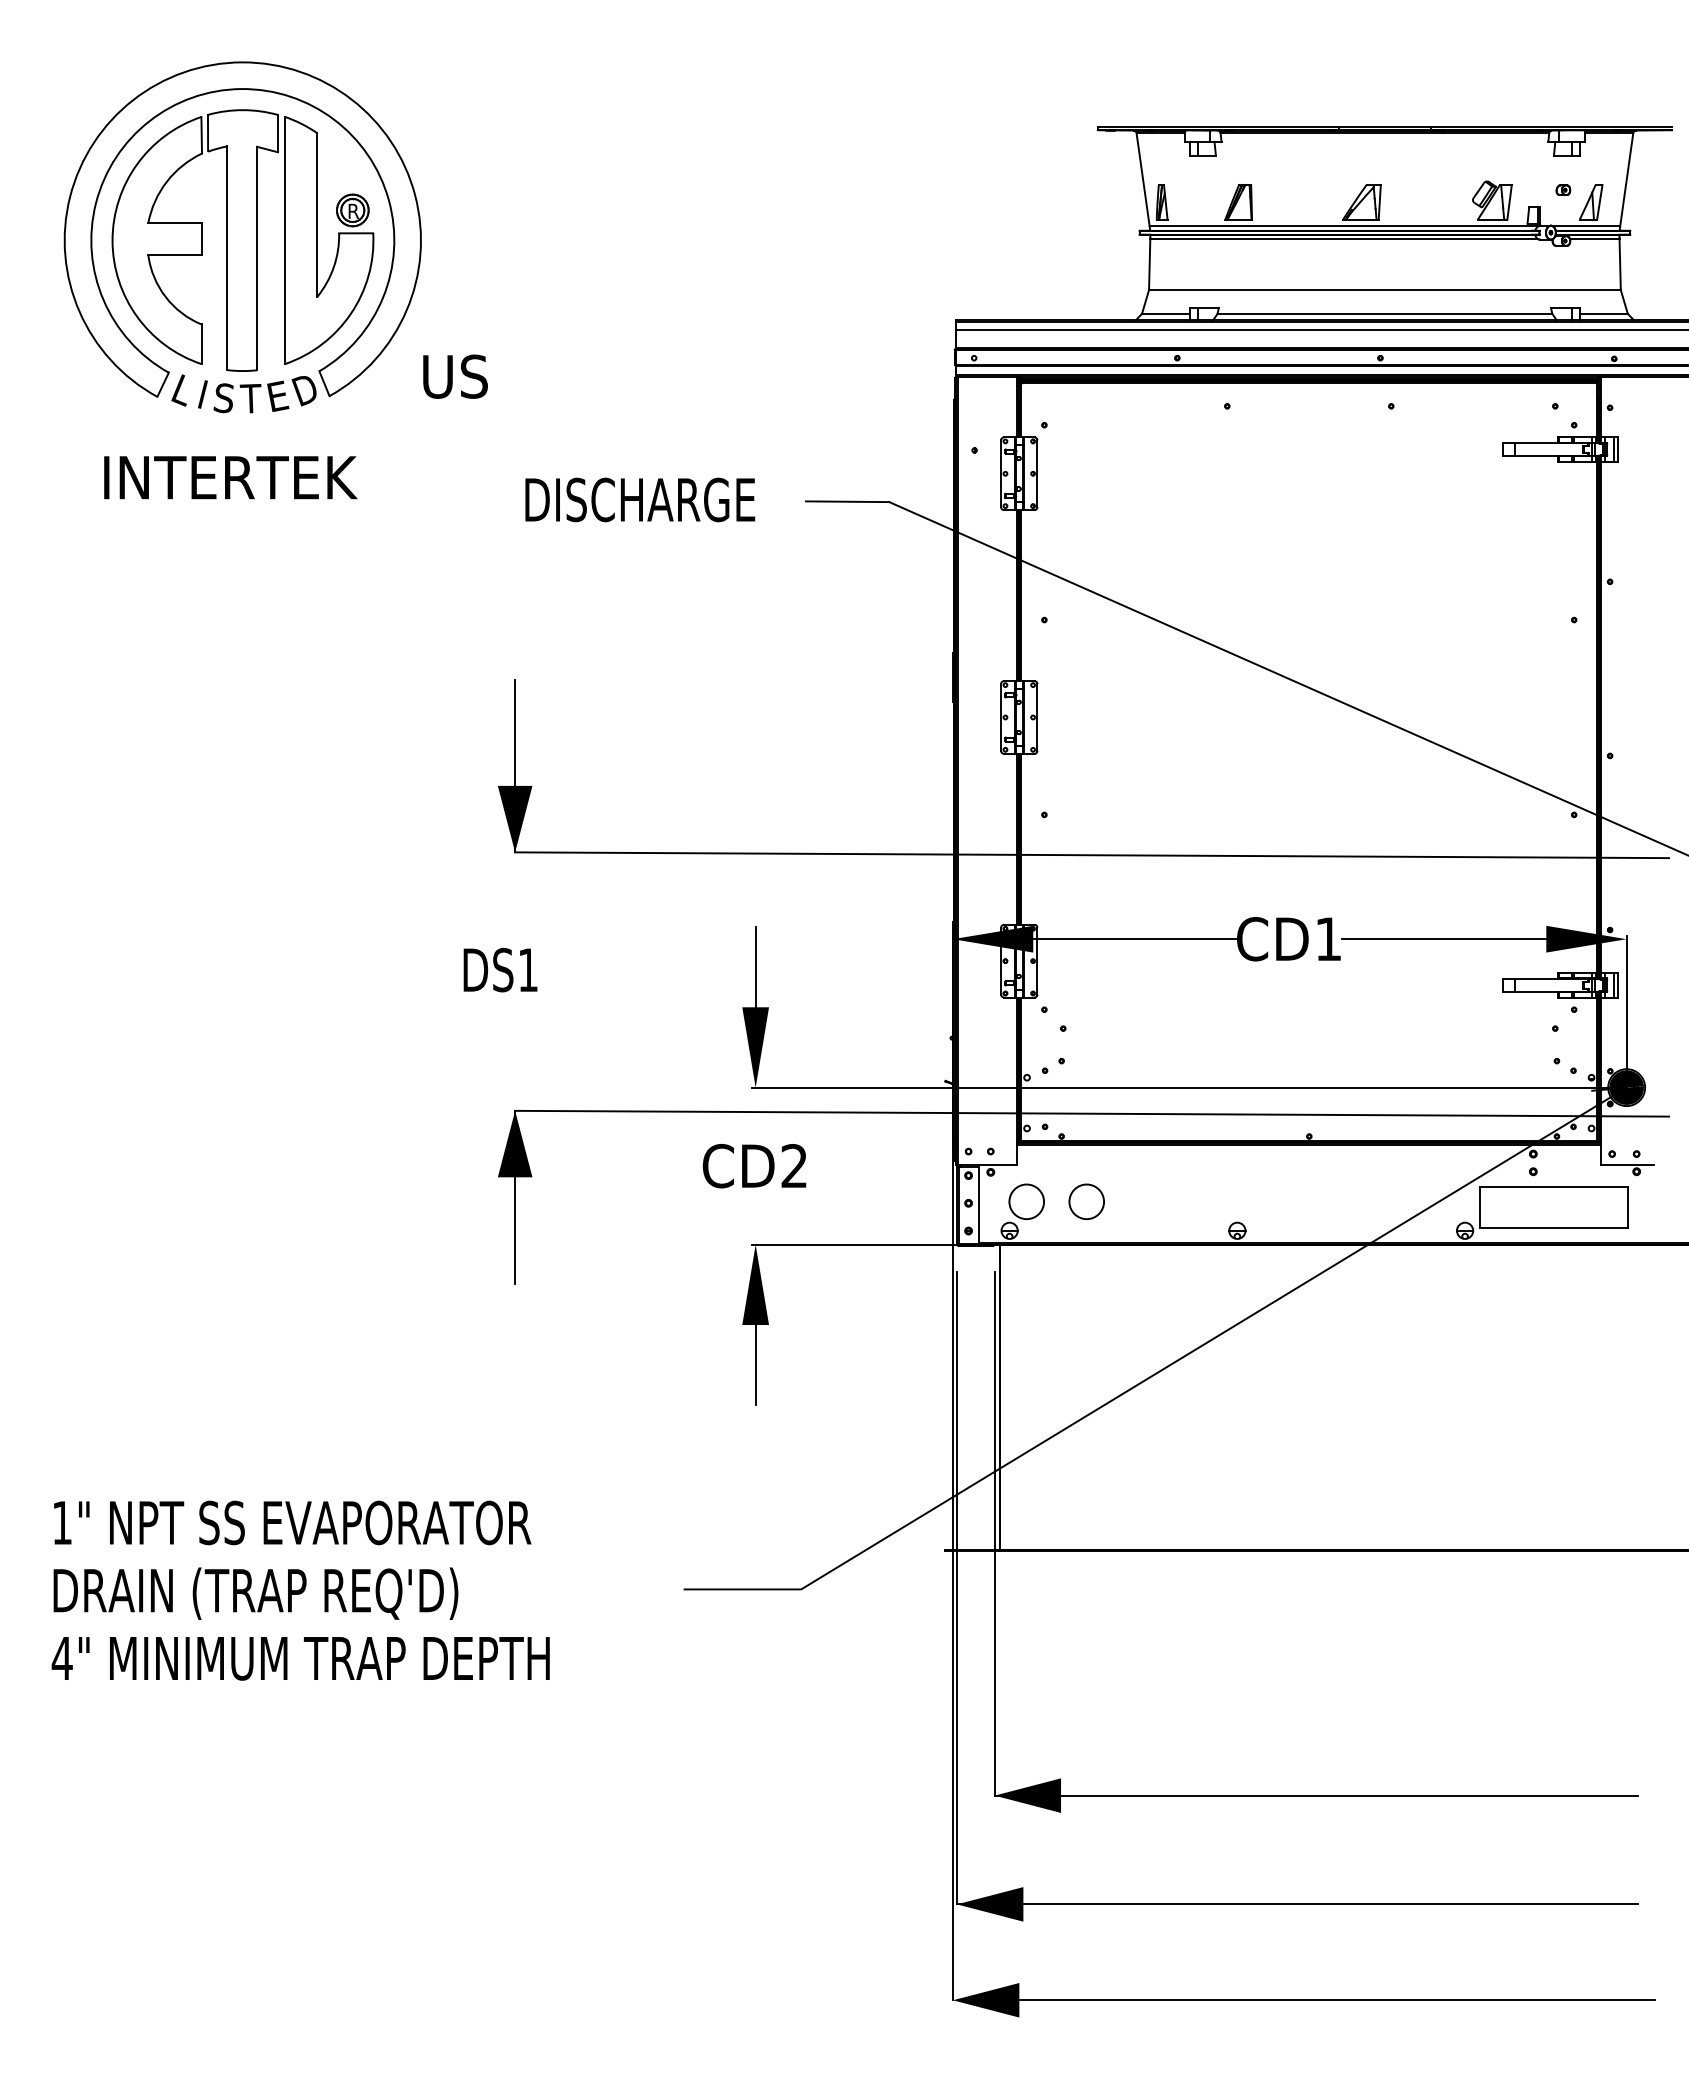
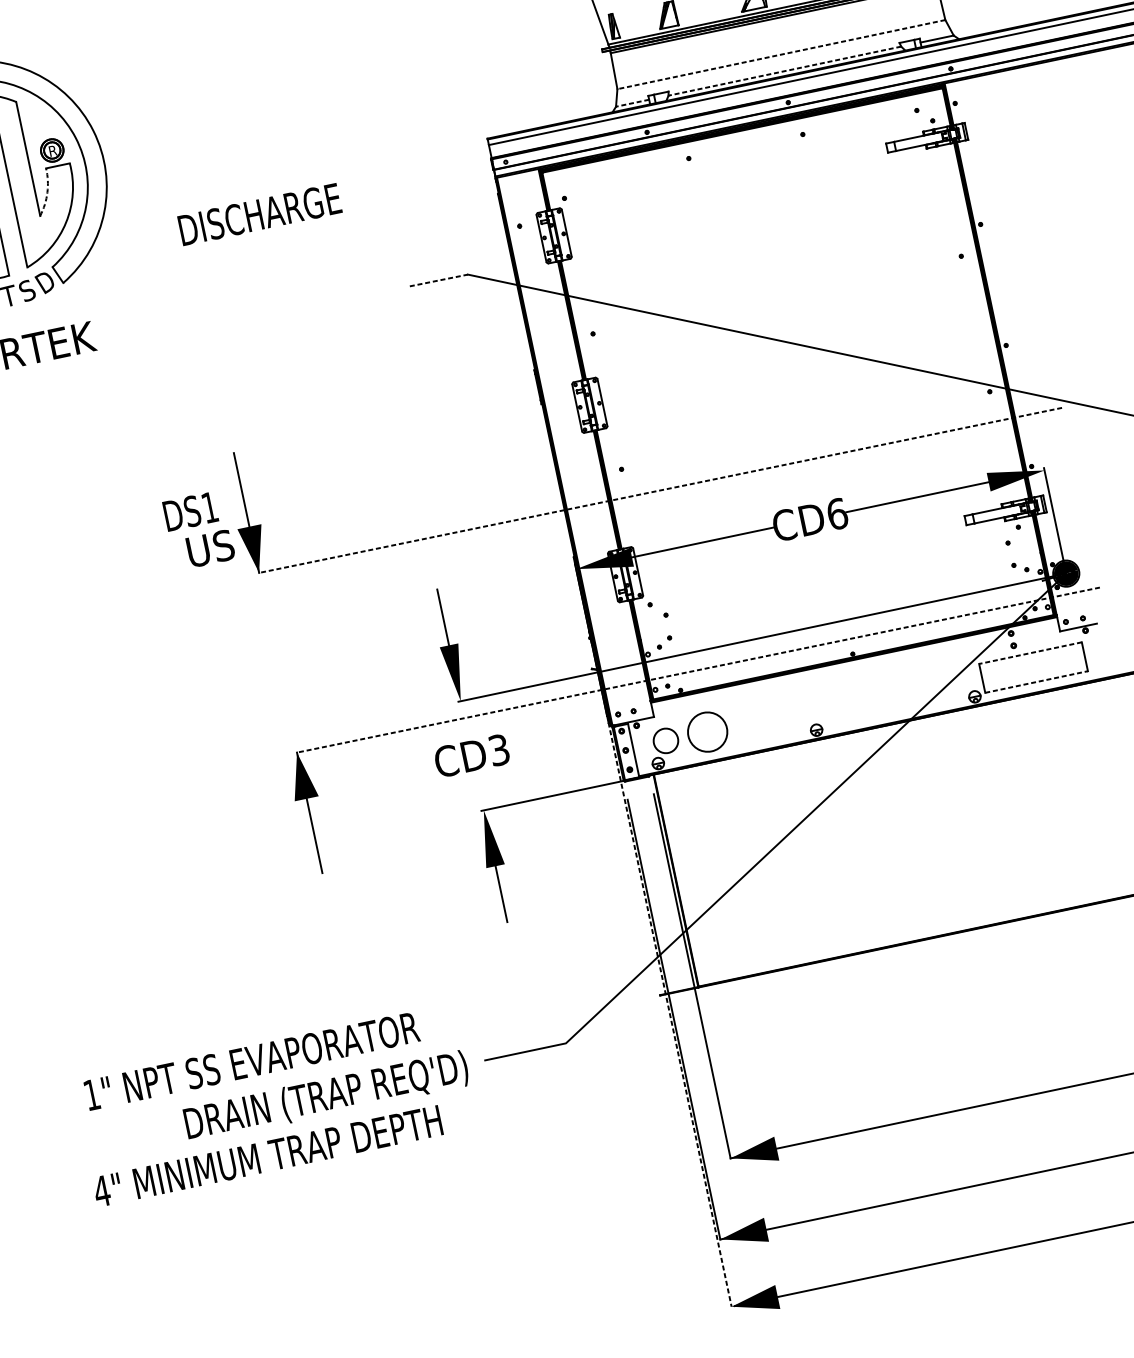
arc: (333, 267) -> (47, 192), solid -> dashed
line: (1384, 290) -> (781, 55), solid -> dashed
line: (1165, 313) -> (632, 103), solid -> dashed
line: (1384, 313) -> (784, 70), solid -> dashed
text: (455, 376) -> (210, 548), moved
text: (278, 395) -> (27, 290), E -> S
text: (640, 499) -> (260, 214), moved
line: (847, 501) -> (438, 280), solid -> dashed
line: (1092, 855) -> (660, 490), solid -> dashed
text: (1328, 939) -> (837, 514), CD1 -> CD6
text: (500, 970) -> (190, 511), moved
line: (1092, 1113) -> (698, 669), solid -> dashed
text: (794, 1166) -> (499, 750), CD2 -> CD3
line: (1554, 1186) -> (1030, 652), solid -> dashed
circle: (1086, 1201) -> (707, 731), size x1.6
line: (1554, 1228) -> (1036, 682), solid -> dashed
text: (292, 1522) -> (251, 1060), moved
line: (952, 1580) -> (669, 1015), solid -> dashed
text: (255, 1593) -> (326, 1096), moved
text: (300, 1658) -> (267, 1156), moved

